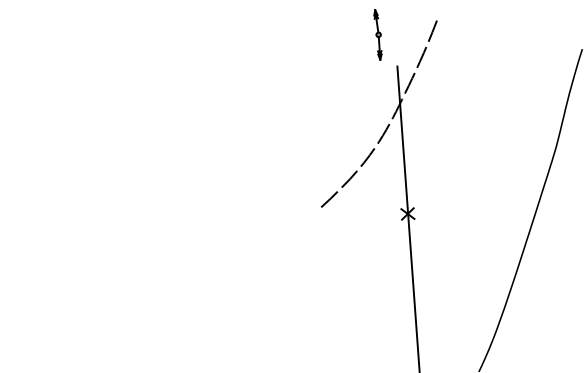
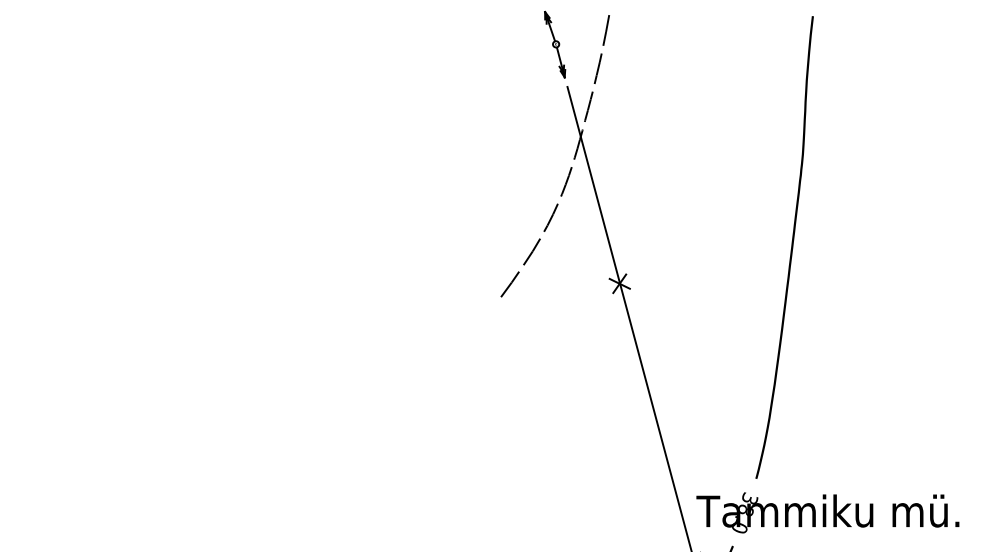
part: (378, 34) -> (555, 44), moved

